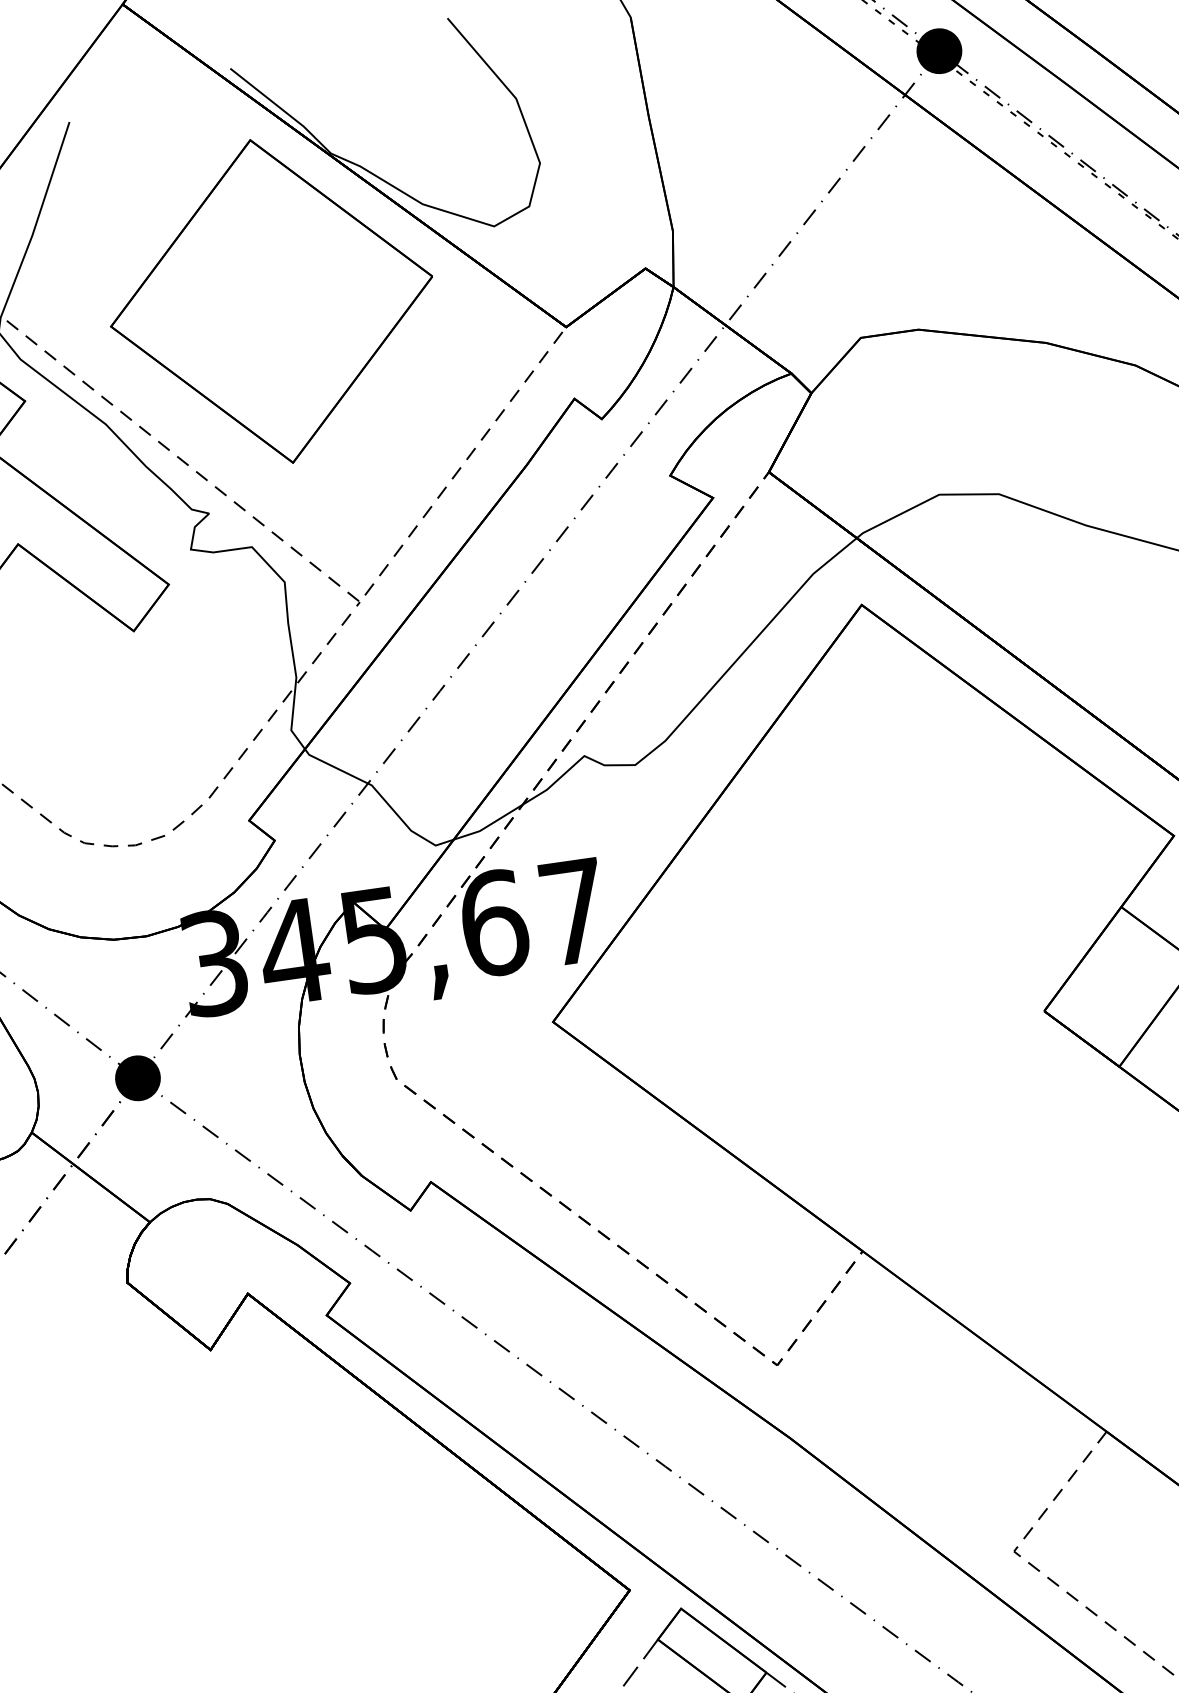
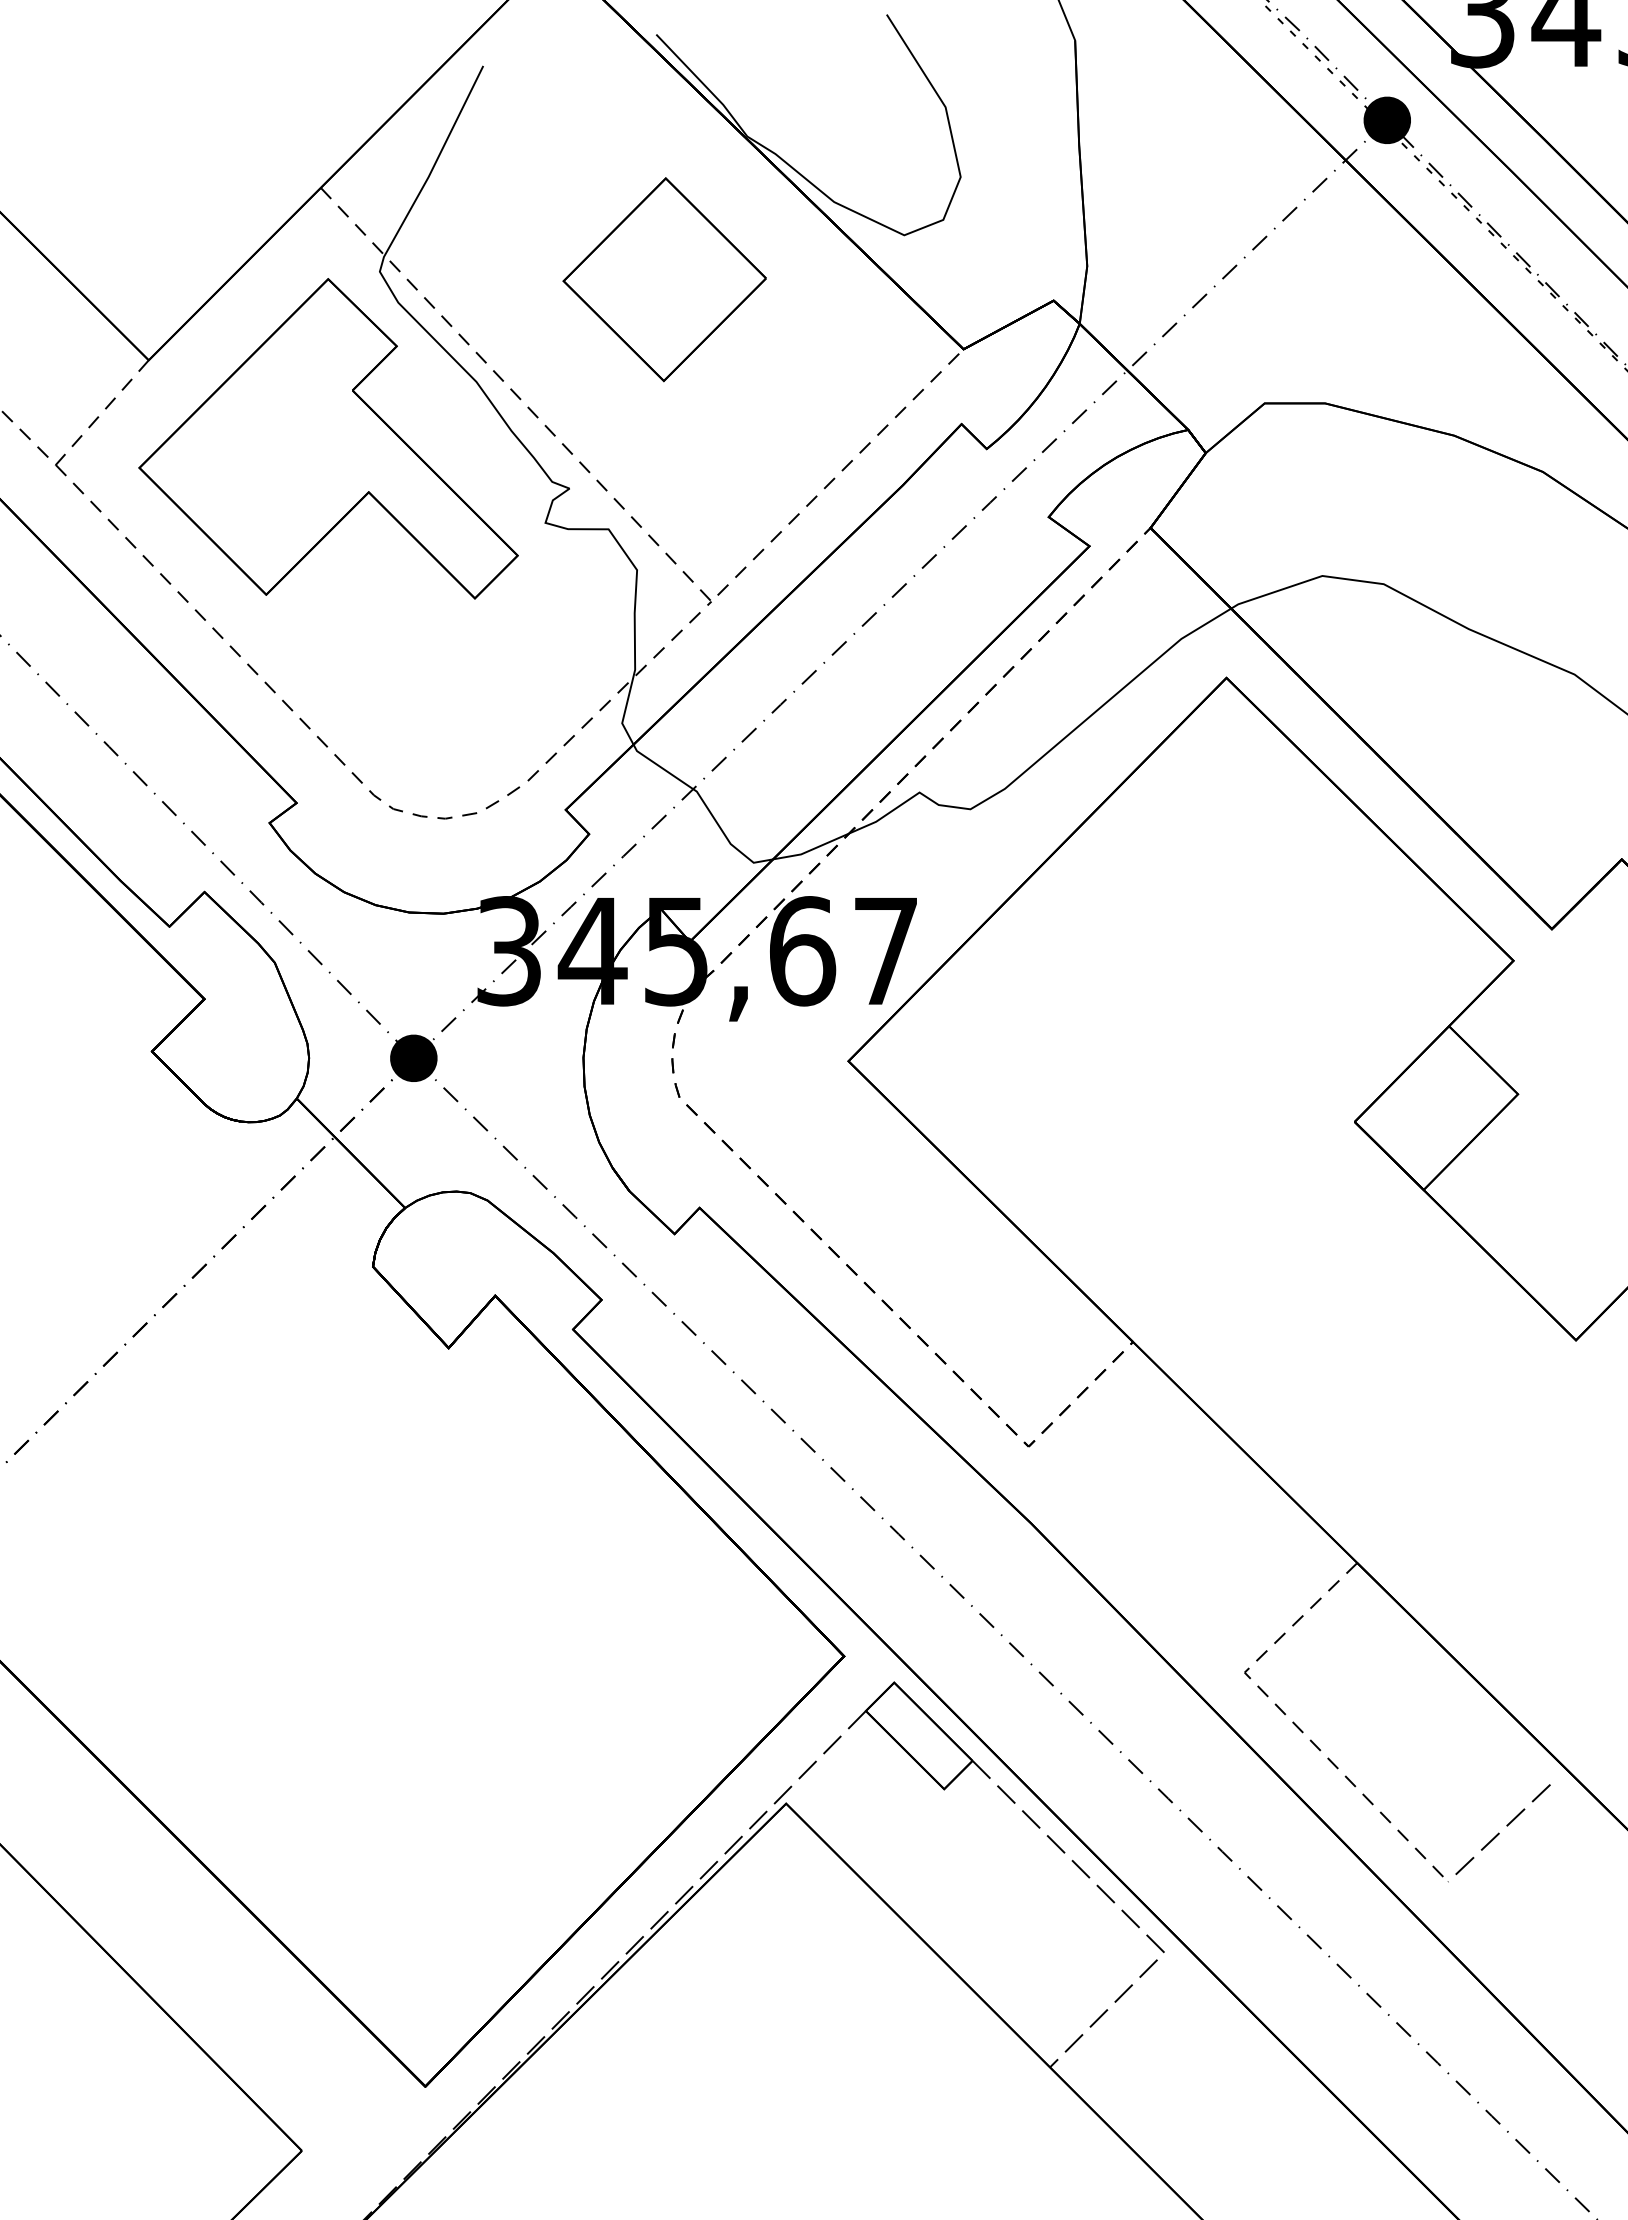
part: (271, 301) -> (664, 279), size x0.6

